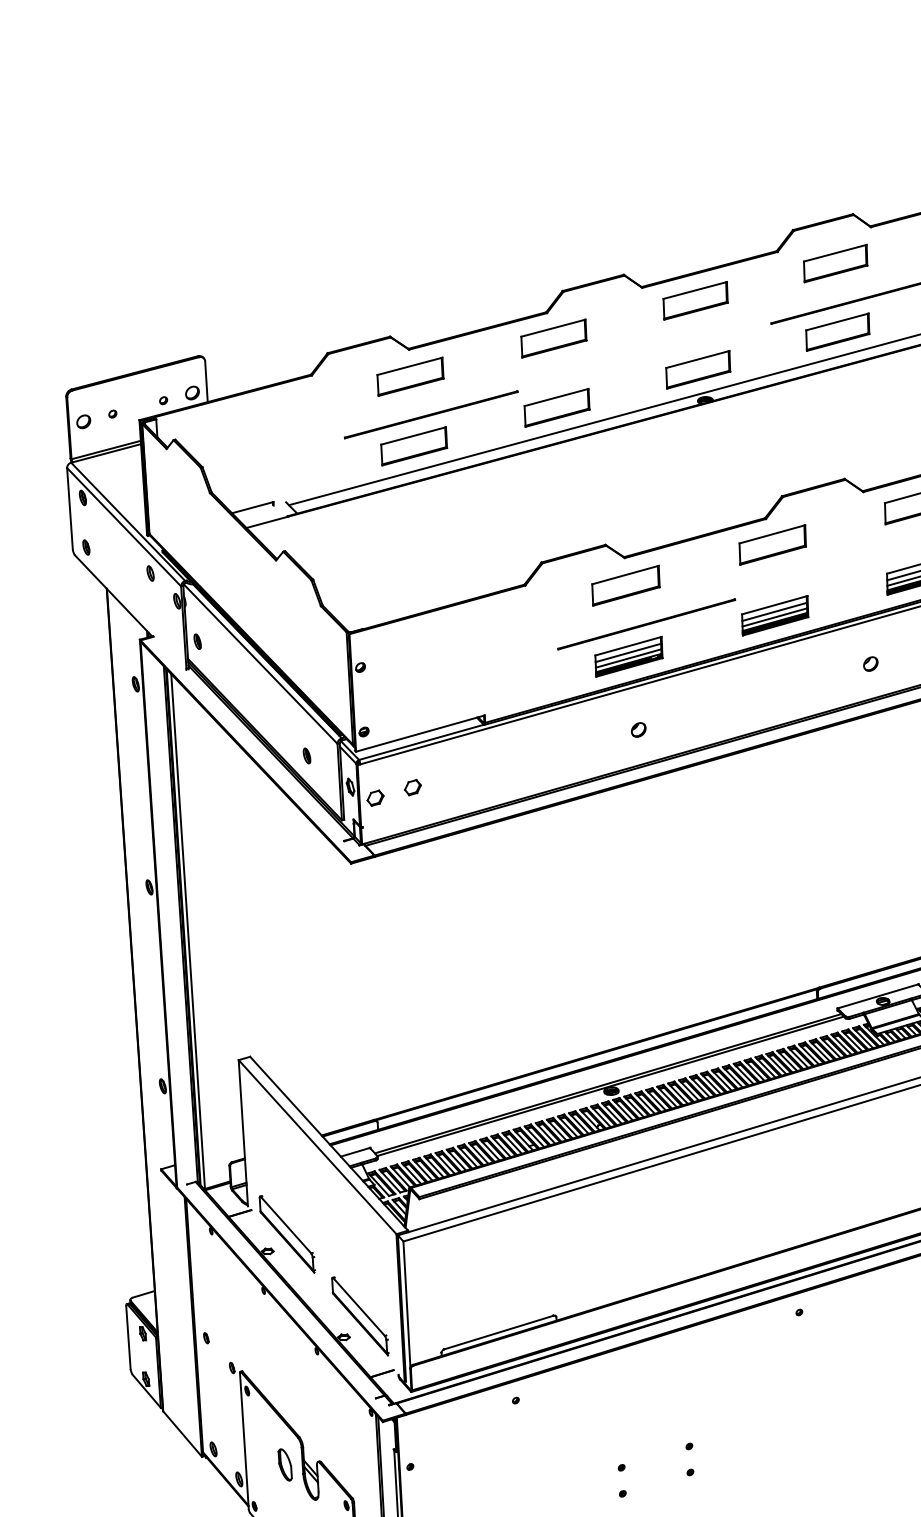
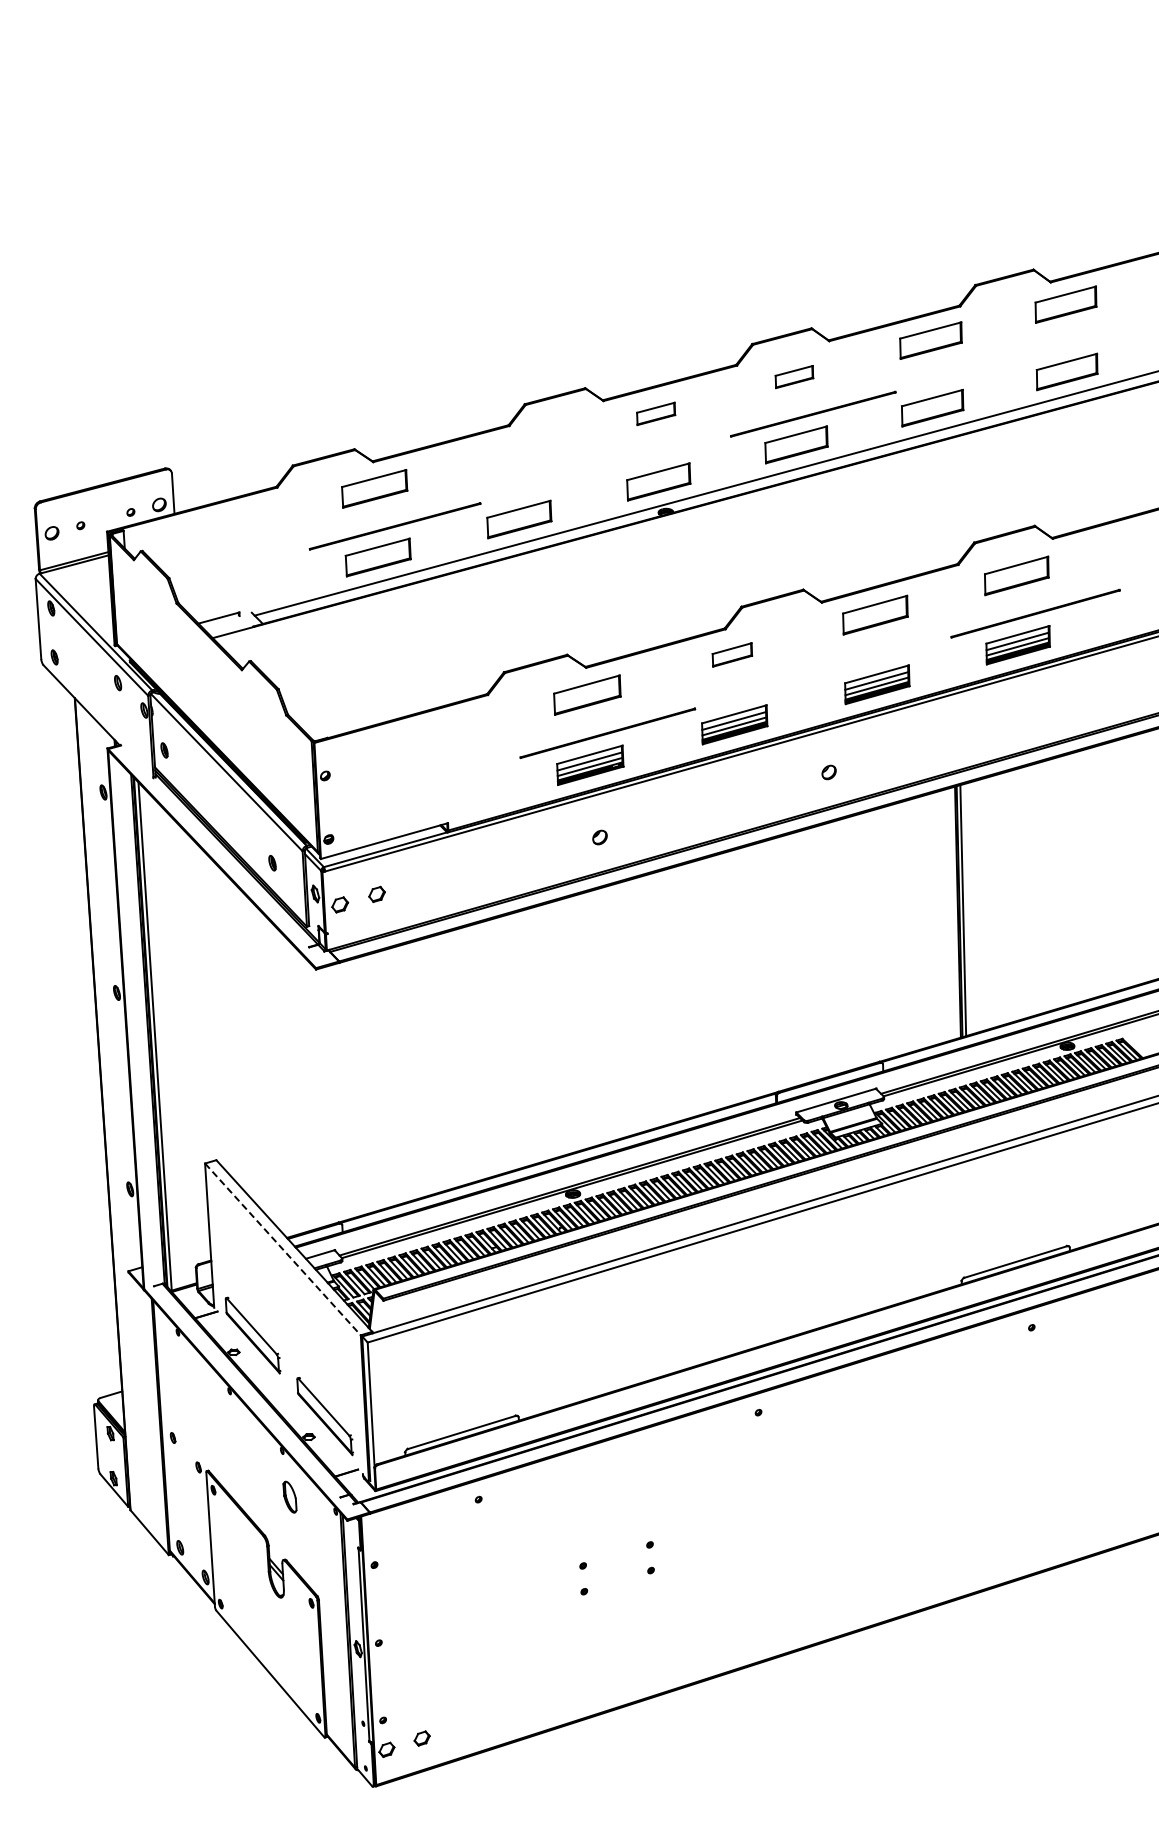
part: (835, 262) -> (794, 376), size x0.6
part: (694, 300) -> (655, 413), size x0.6
part: (554, 337) -> (516, 450), removed
part: (772, 544) -> (732, 654), size x0.6
line: (317, 1147) -> (282, 1249), solid -> dashed
part: (284, 1464) -> (289, 1496), moved

